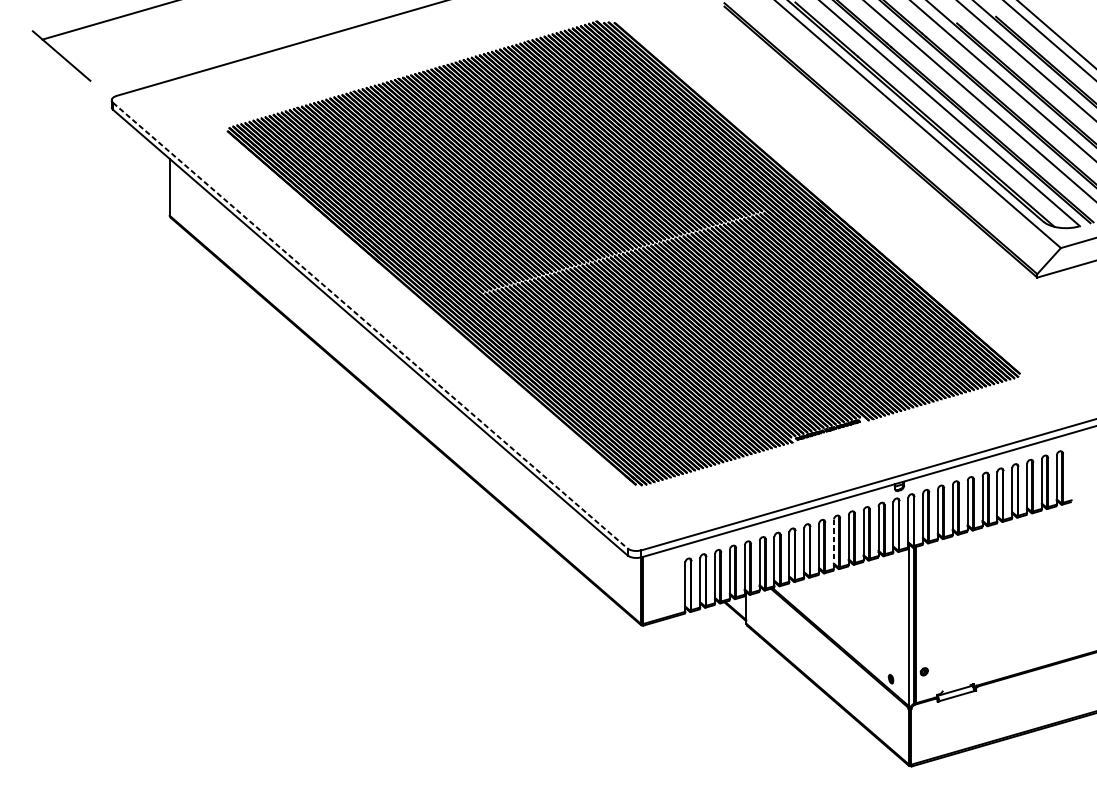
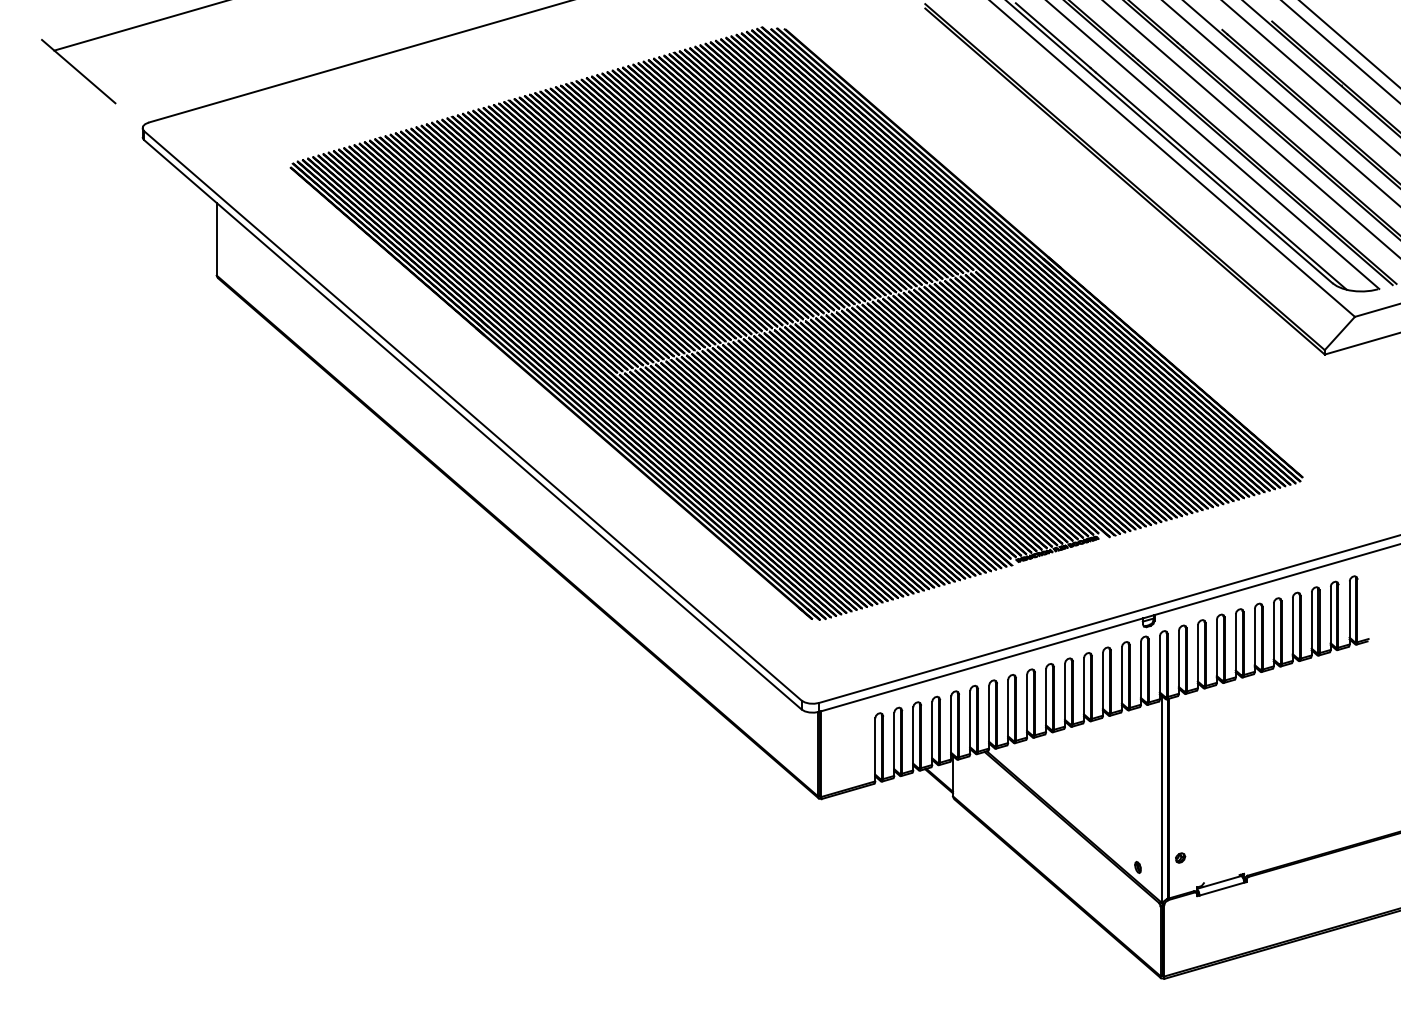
line: (369, 325) -> (472, 415), dashed -> solid
line: (833, 544) -> (1064, 695), dashed -> solid

